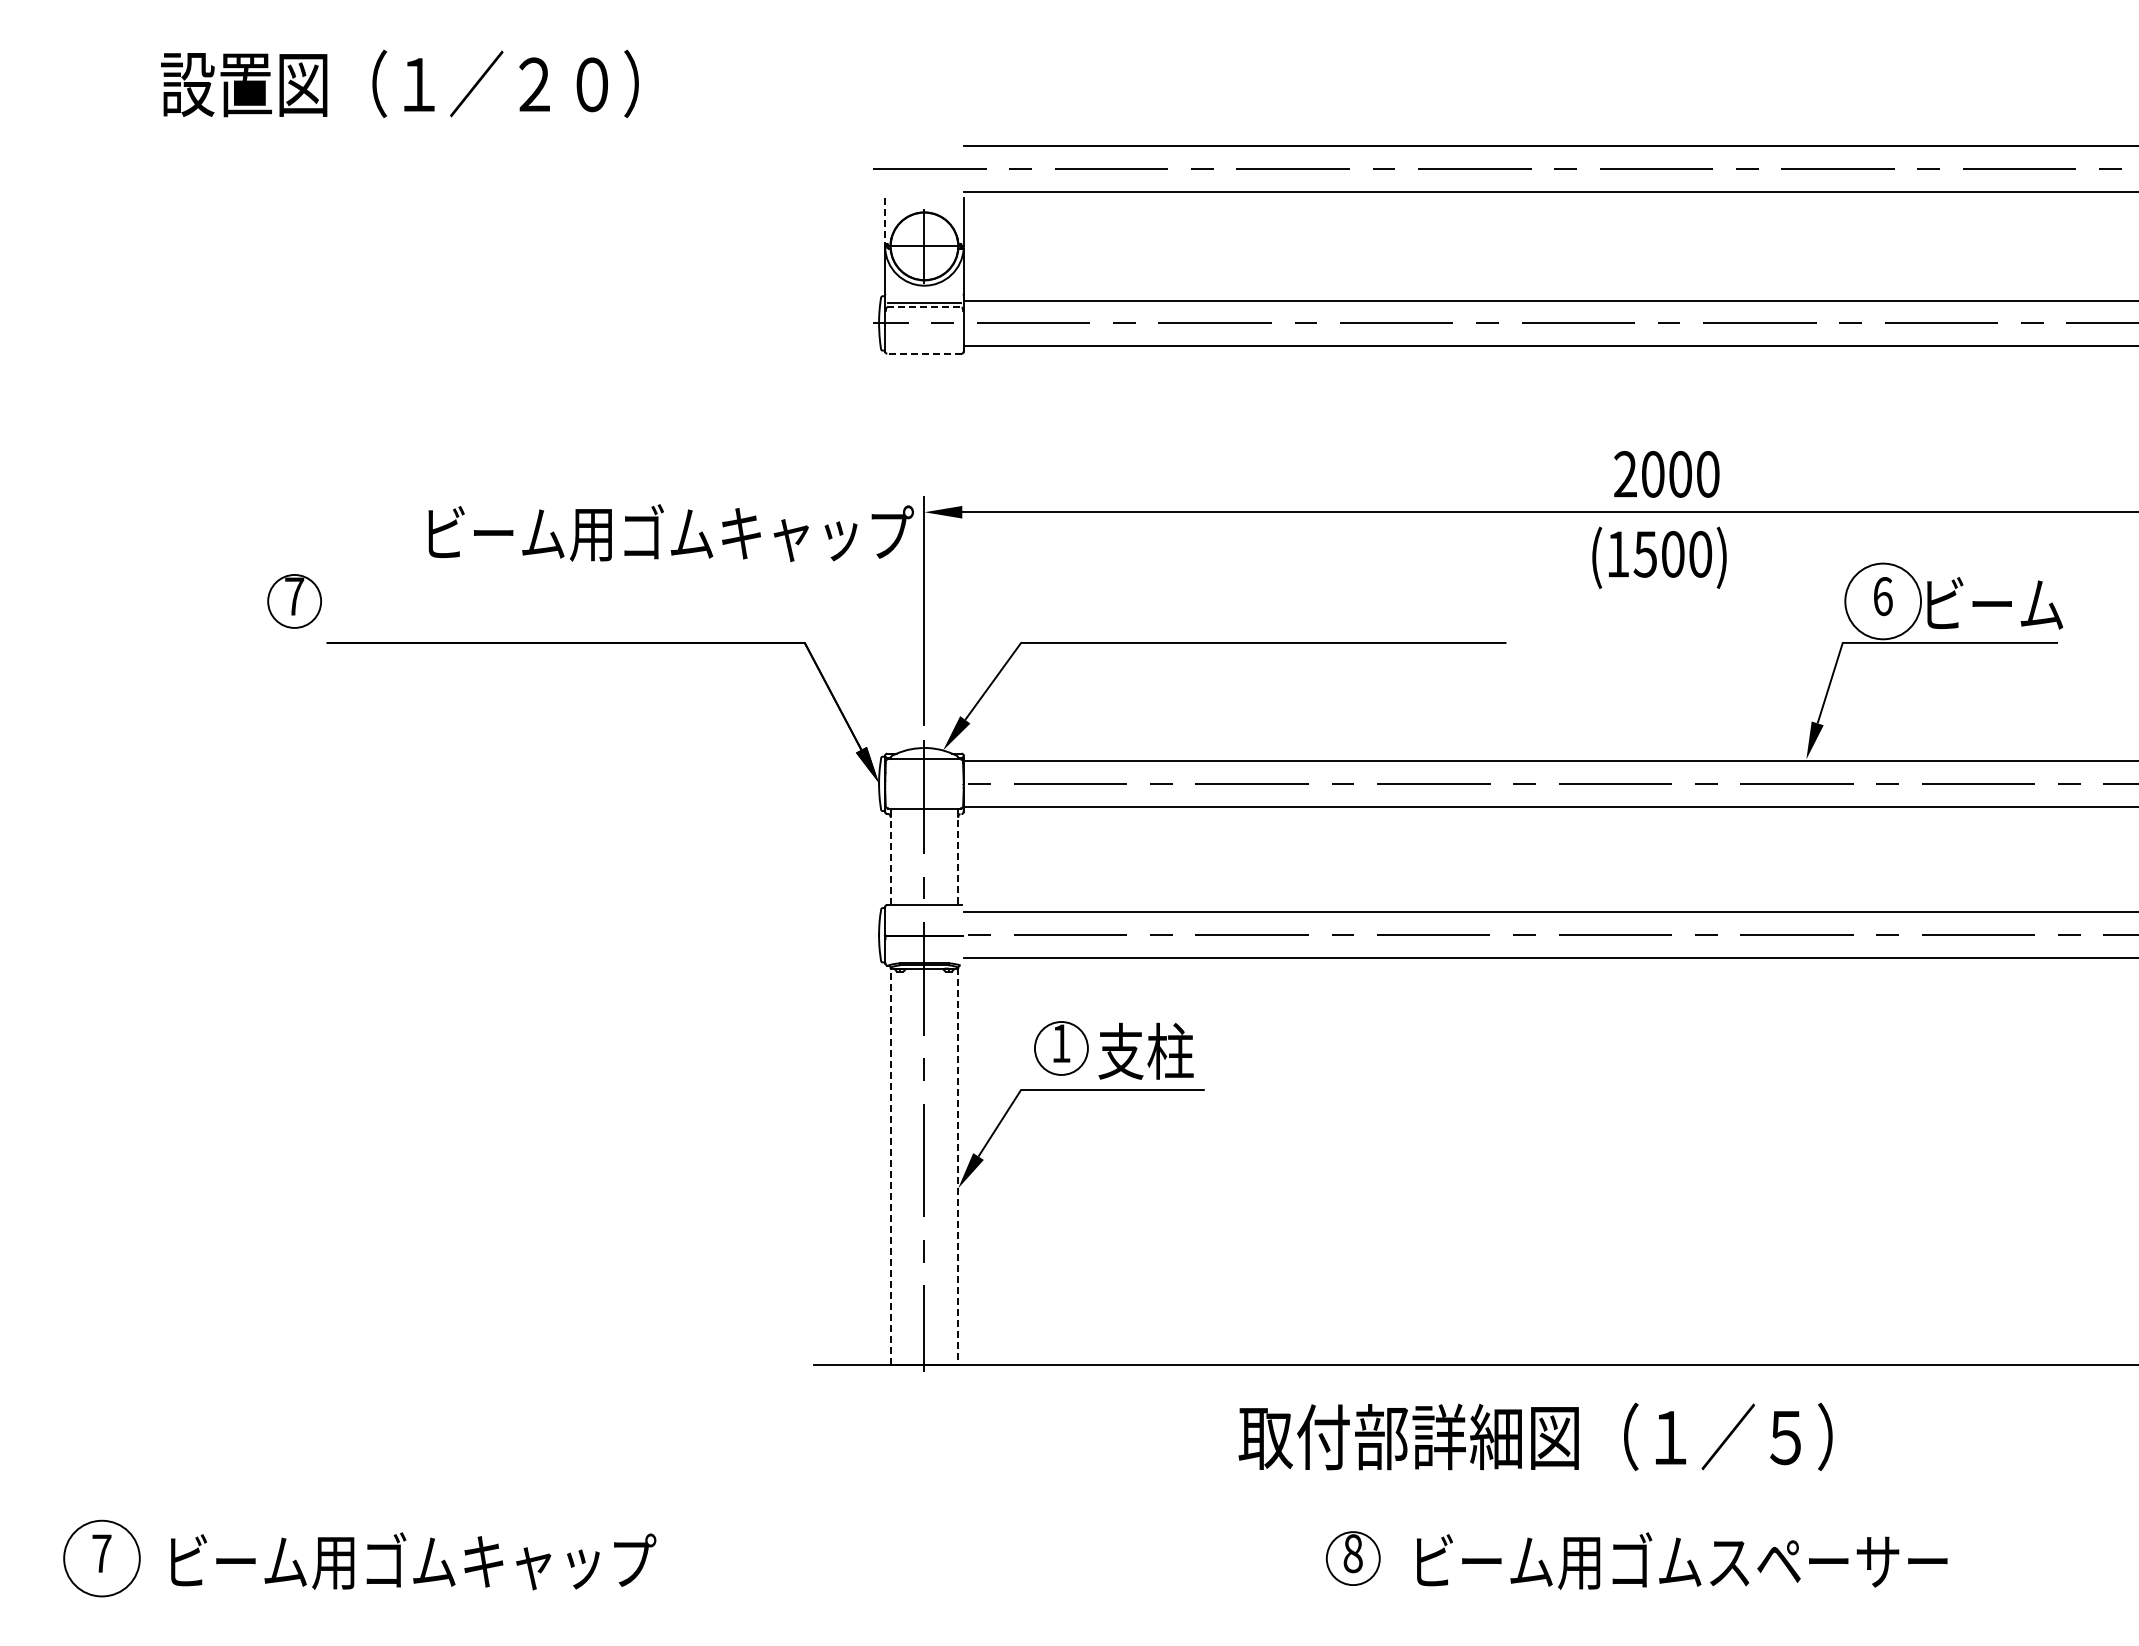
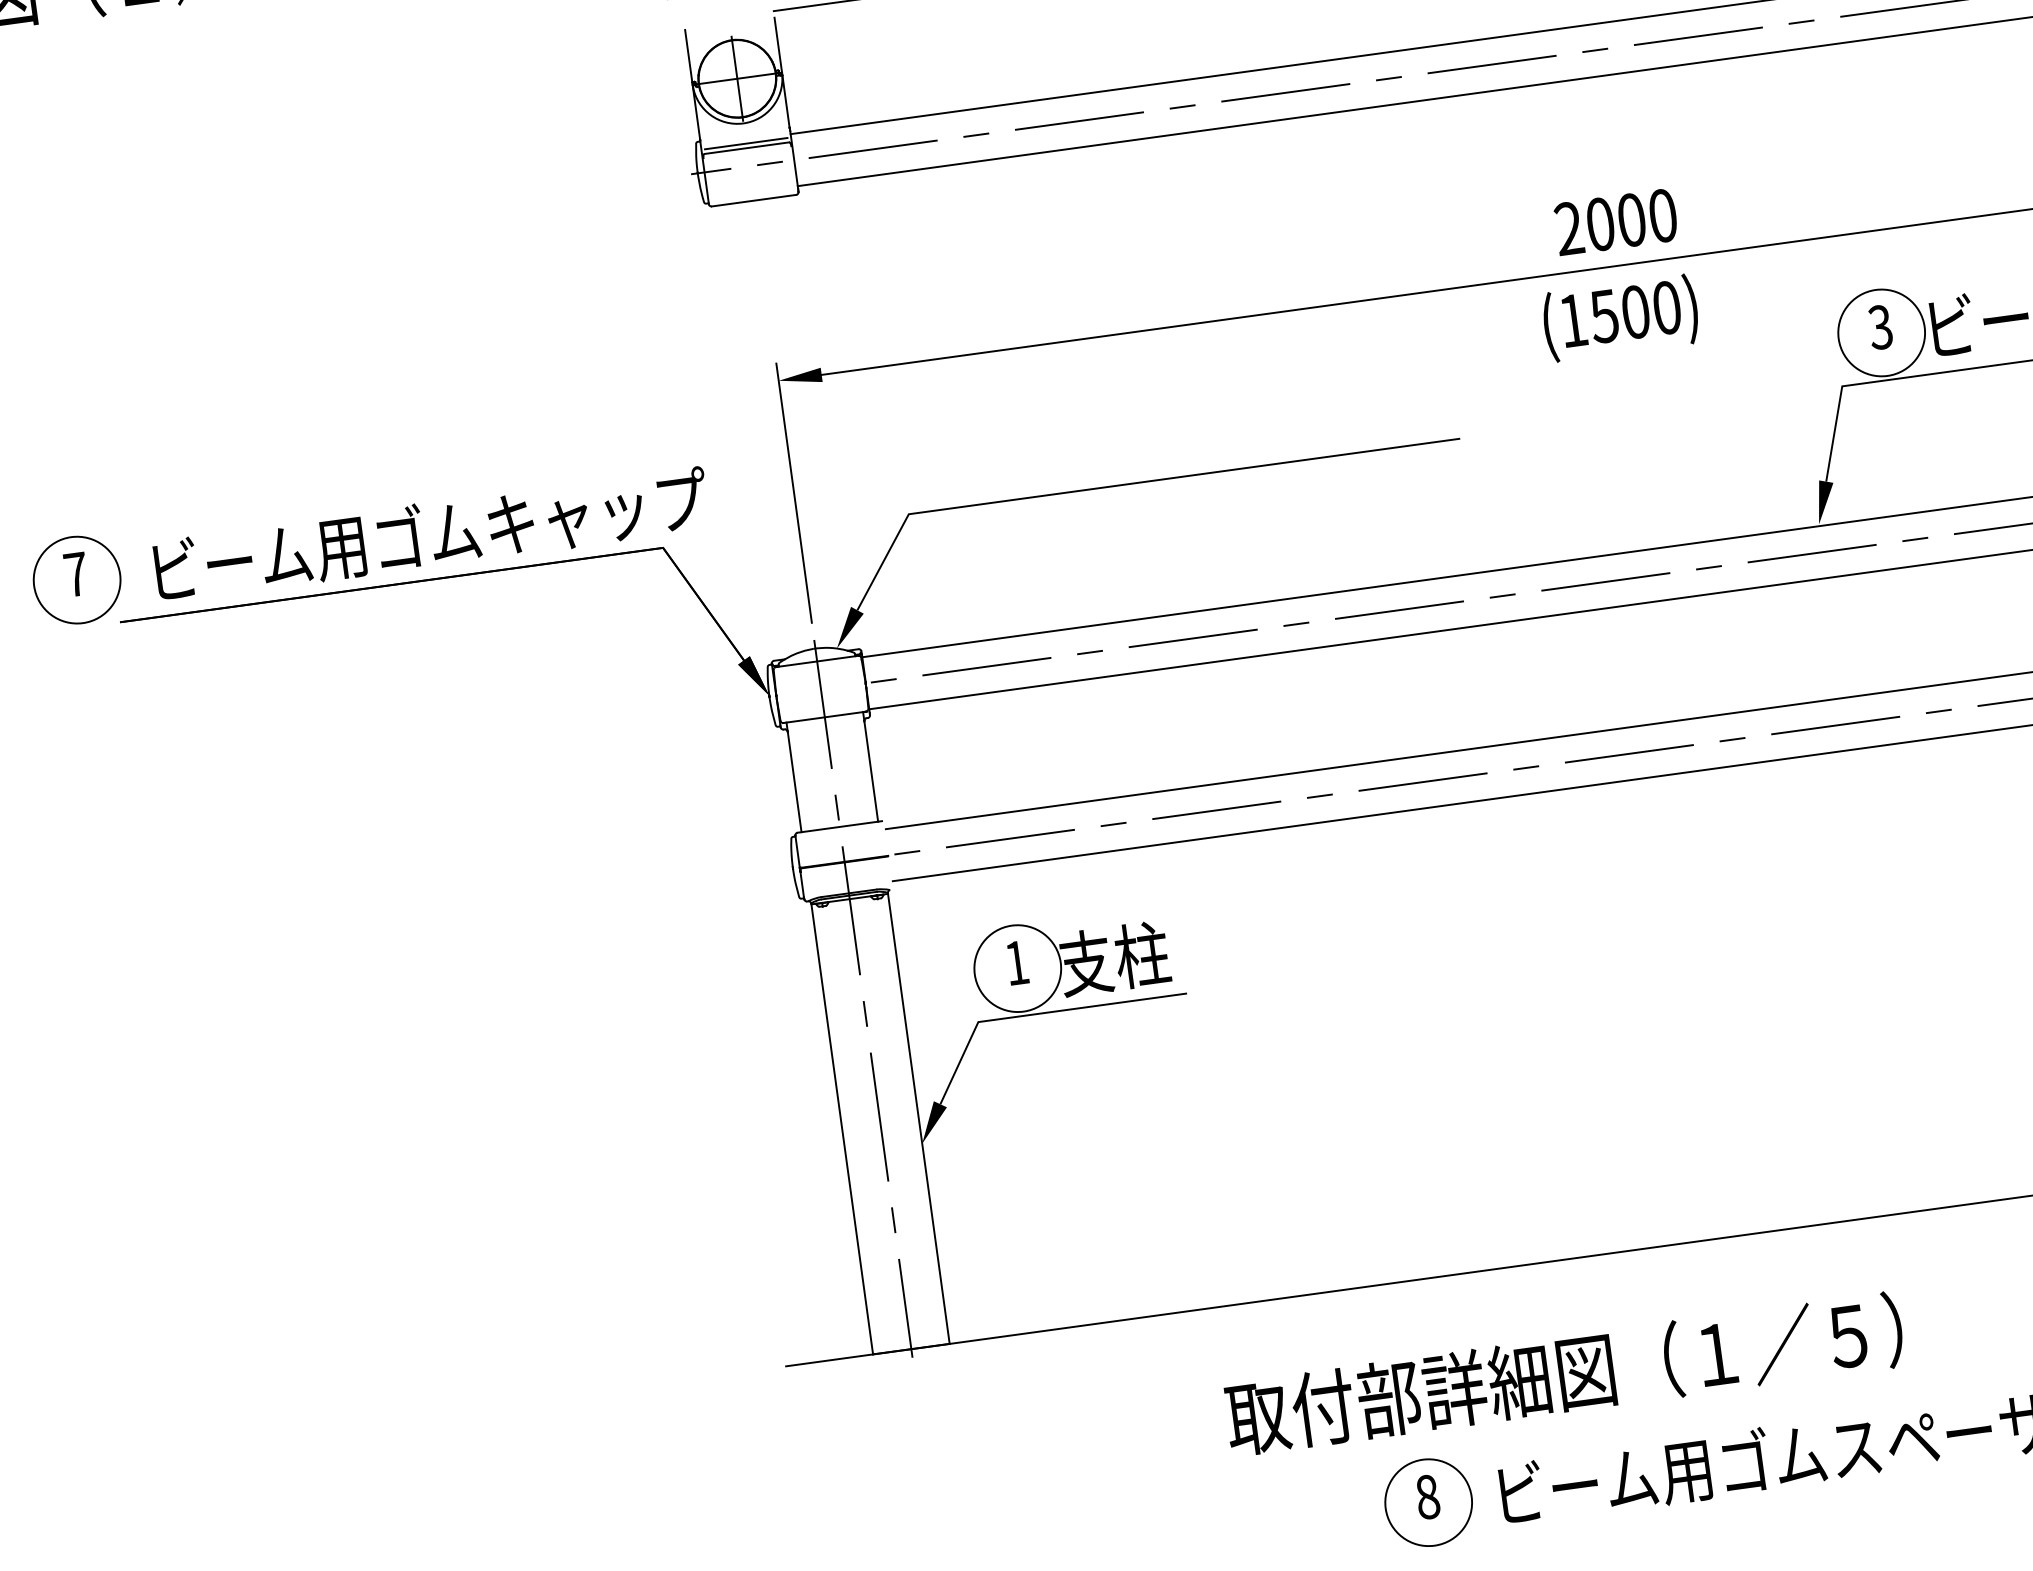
line: (885, 221) -> (689, 56), dashed -> solid
line: (924, 307) -> (746, 148), dashed -> solid
line: (923, 353) -> (752, 200), dashed -> solid
text: (670, 533) -> (430, 535), moved
text: (1882, 596) -> (1880, 327), 6 -> 3
circle: (294, 601) -> (76, 580), size x1.43
line: (890, 856) -> (793, 777), dashed -> solid
line: (958, 857) -> (871, 767), dashed -> solid
circle: (1061, 1048) -> (1017, 968), size x1.43
line: (890, 1165) -> (841, 1128), dashed -> solid
line: (958, 1166) -> (919, 1118), dashed -> solid
text: (1535, 1436) -> (1564, 1374), moved
circle: (1353, 1558) -> (1428, 1502), size x1.43

